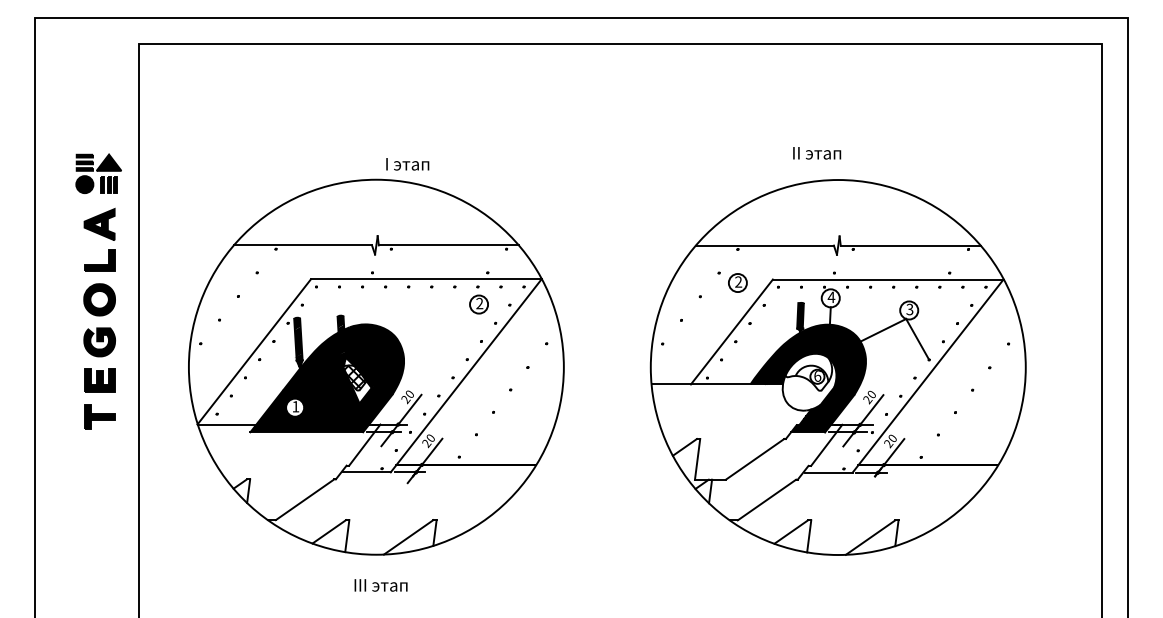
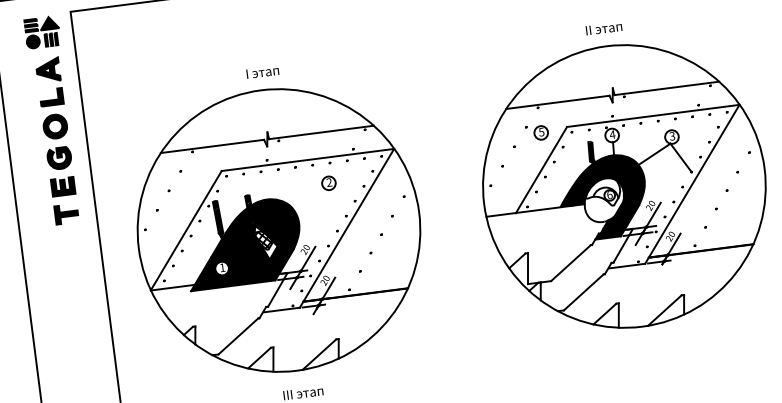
text: (817, 153) -> (604, 28), moved
text: (407, 164) -> (262, 72), moved
text: (738, 281) -> (541, 131), 2 -> 5
part: (98, 291) -> (53, 120), moved
part: (478, 304) -> (328, 183), moved

